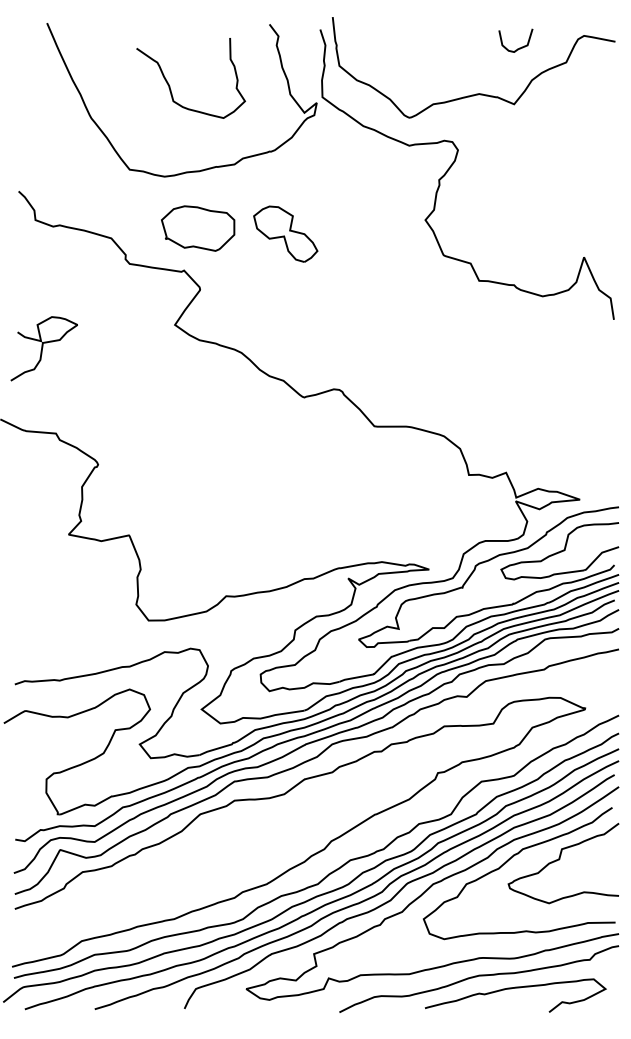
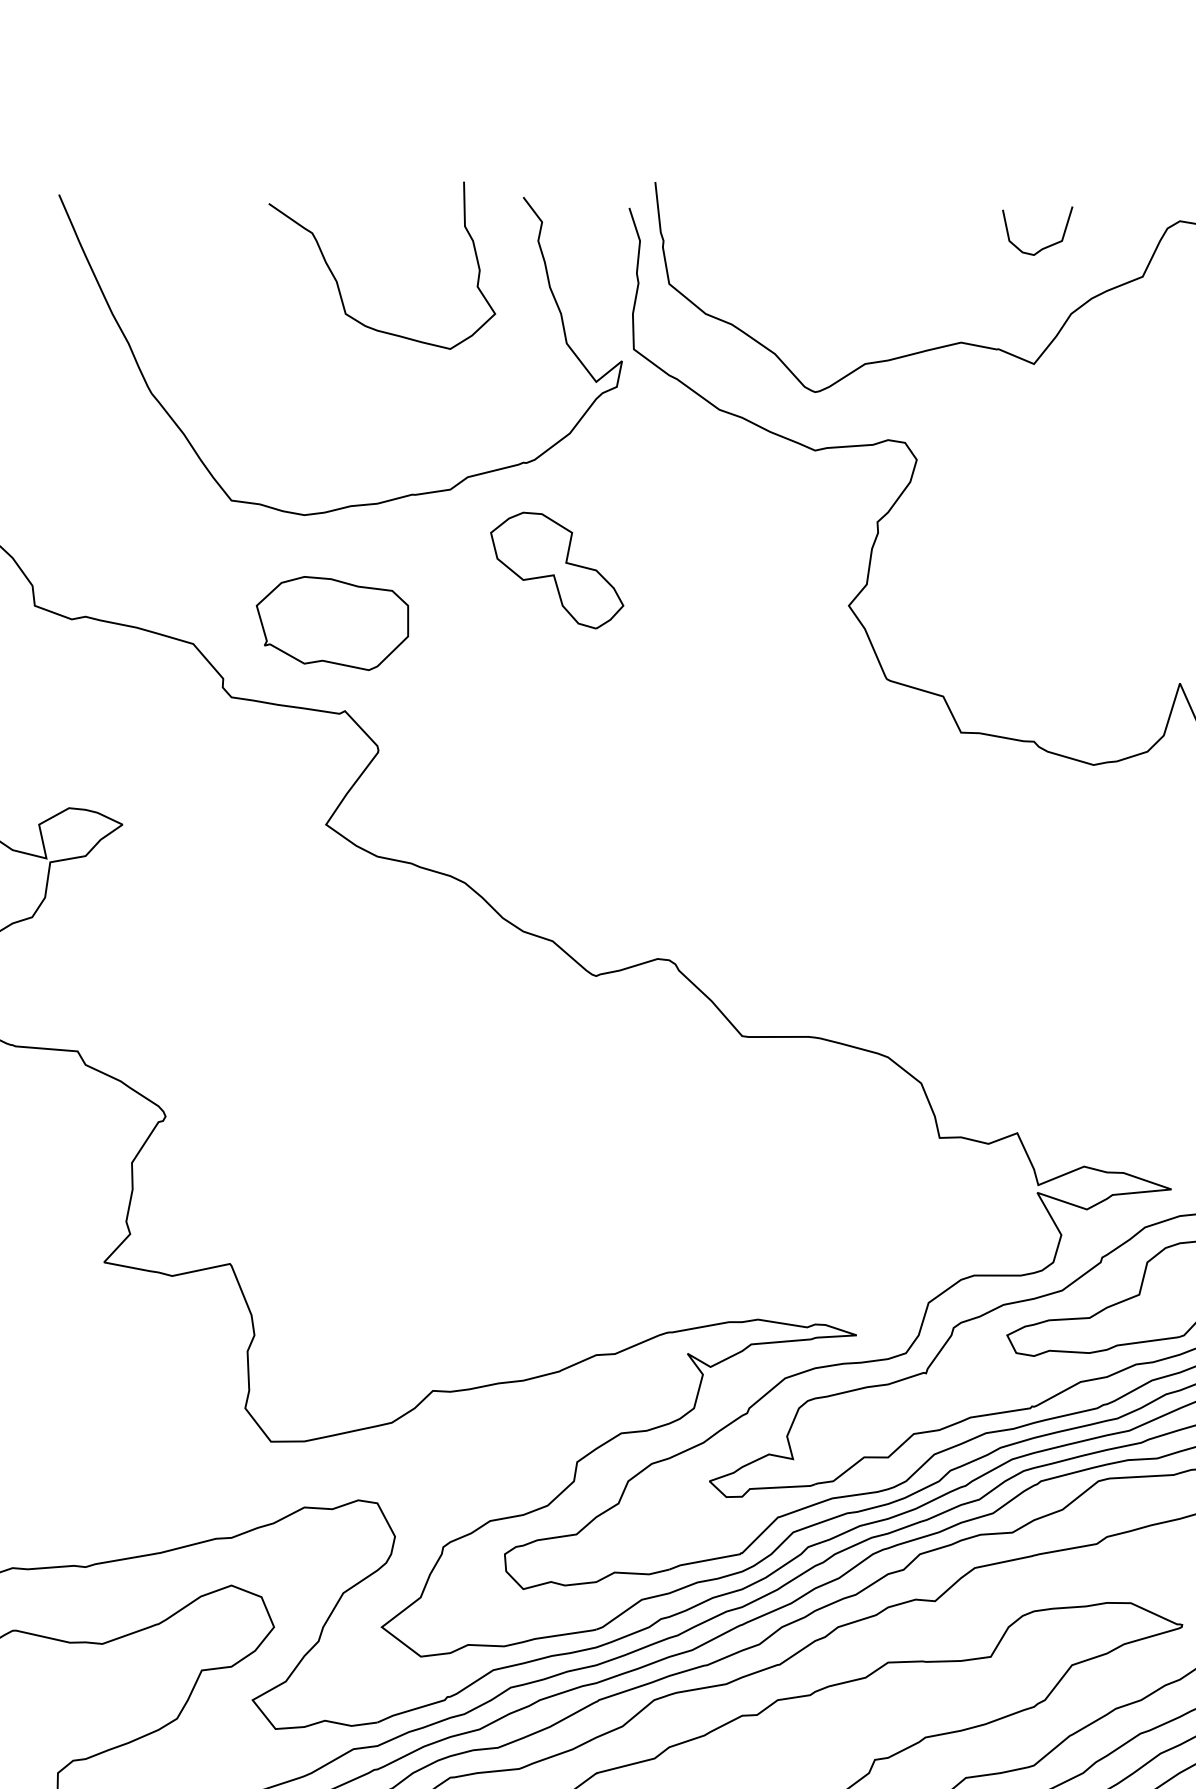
curve: (170, 86) -> (339, 283), moved
part: (198, 228) -> (333, 623), moved
part: (285, 233) -> (556, 569), moved

